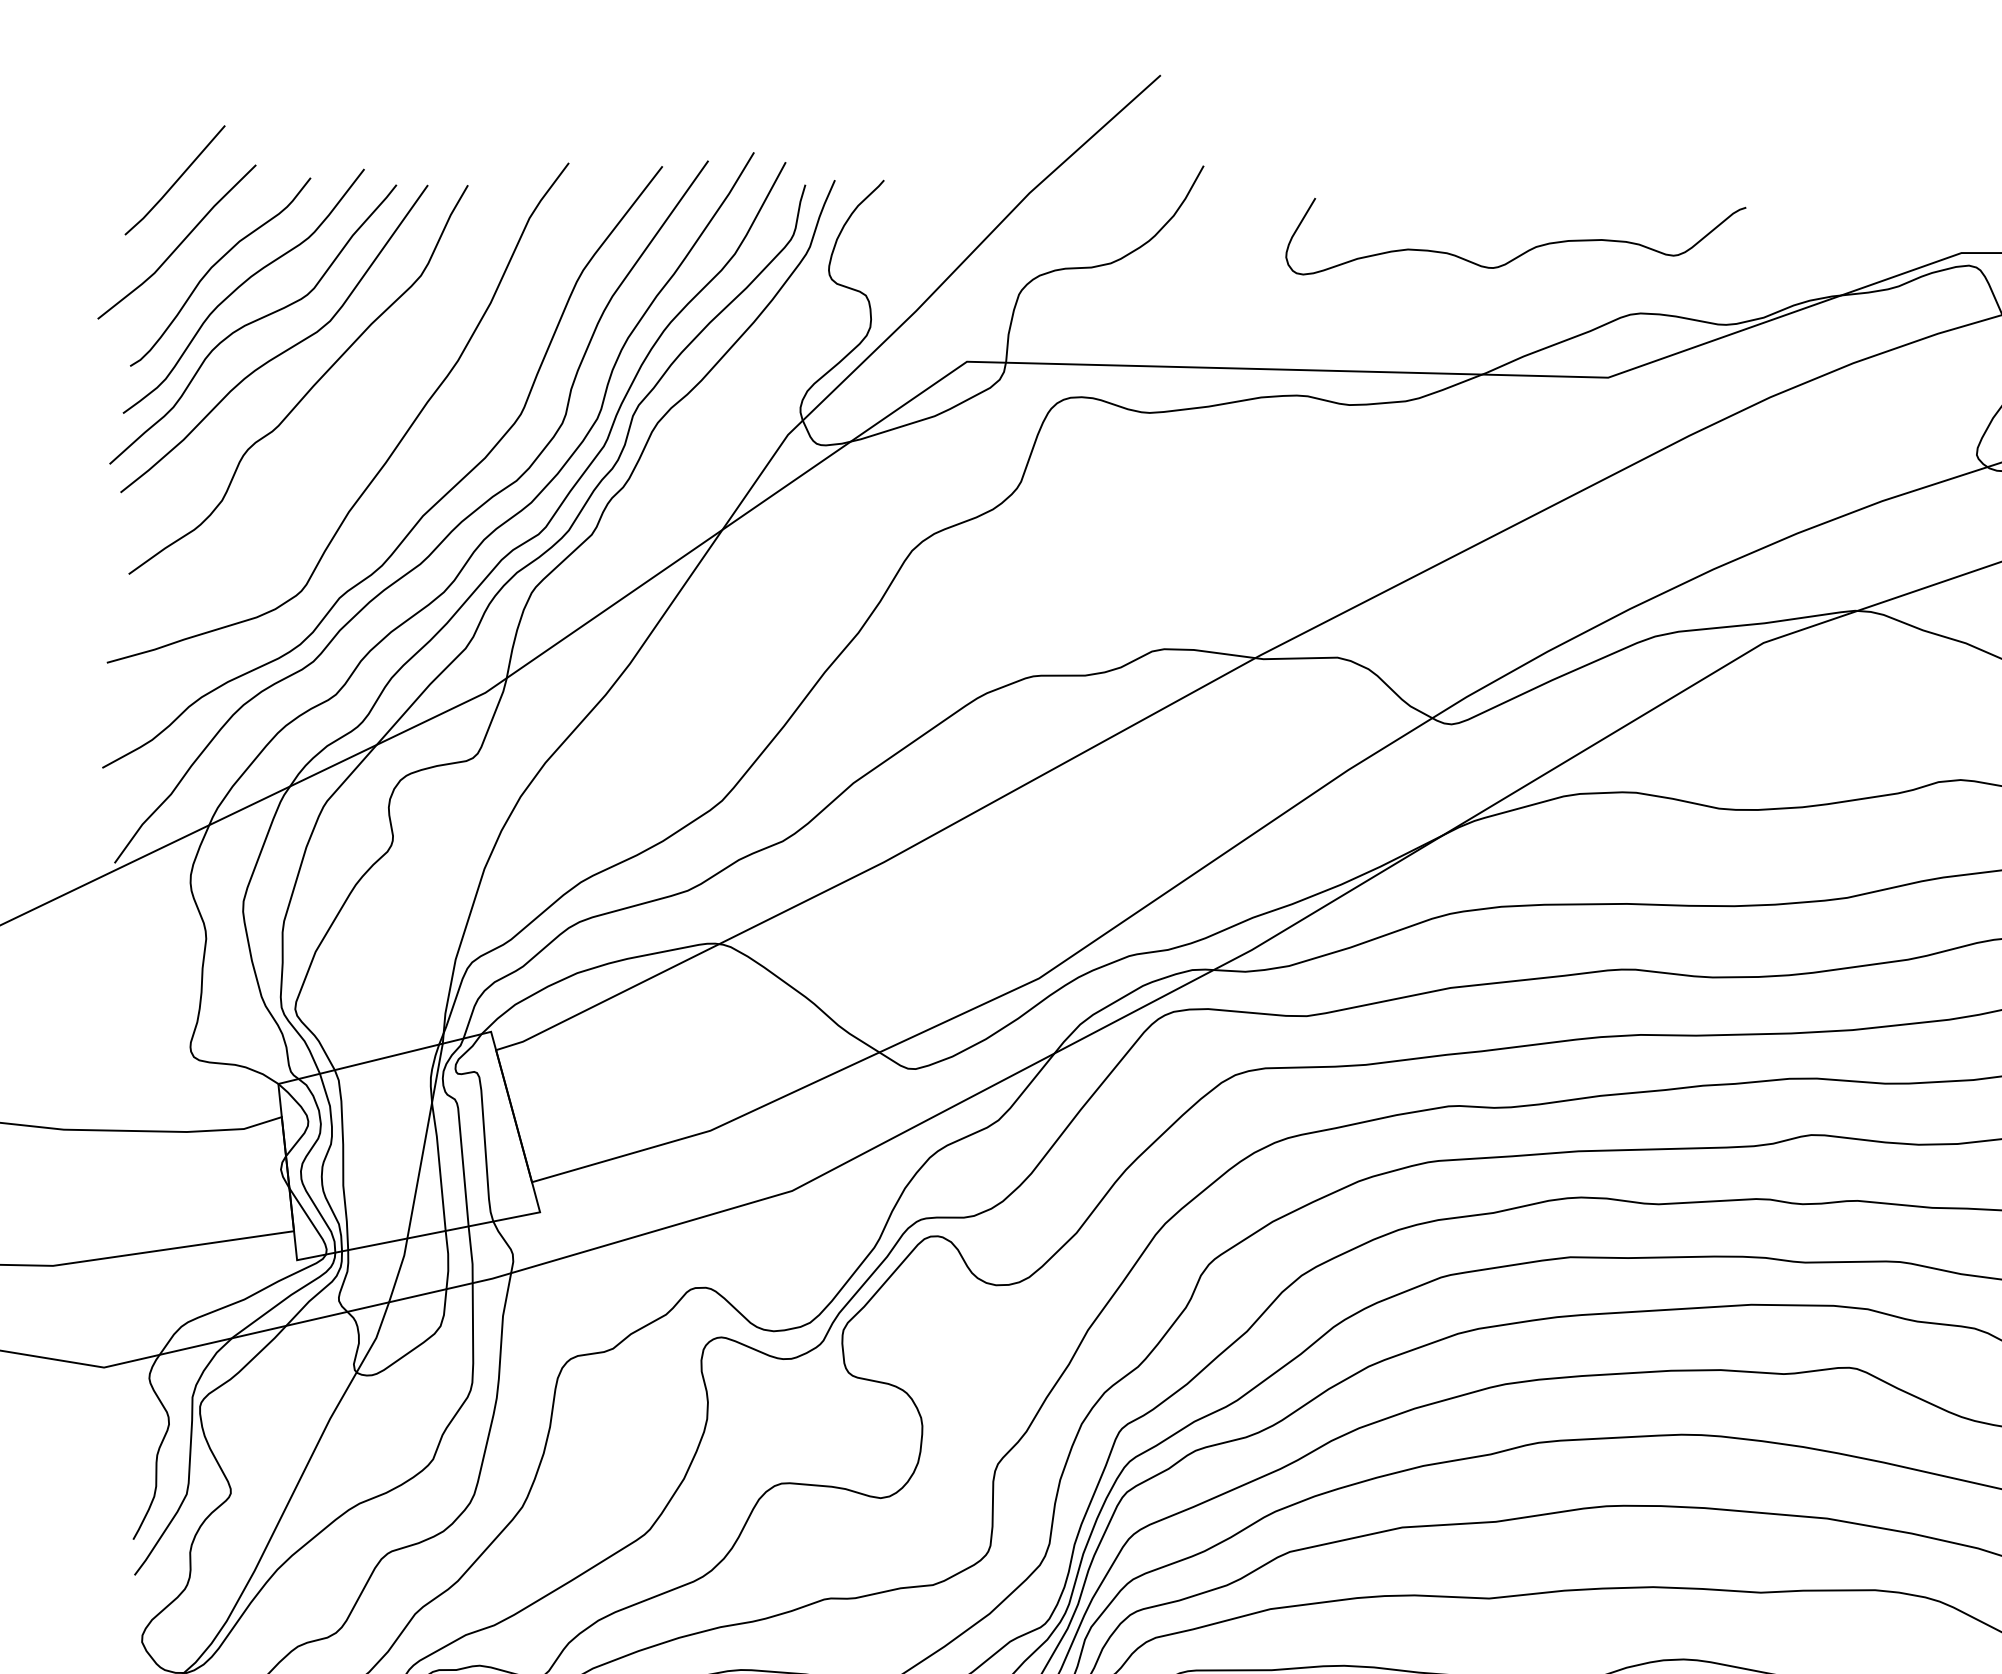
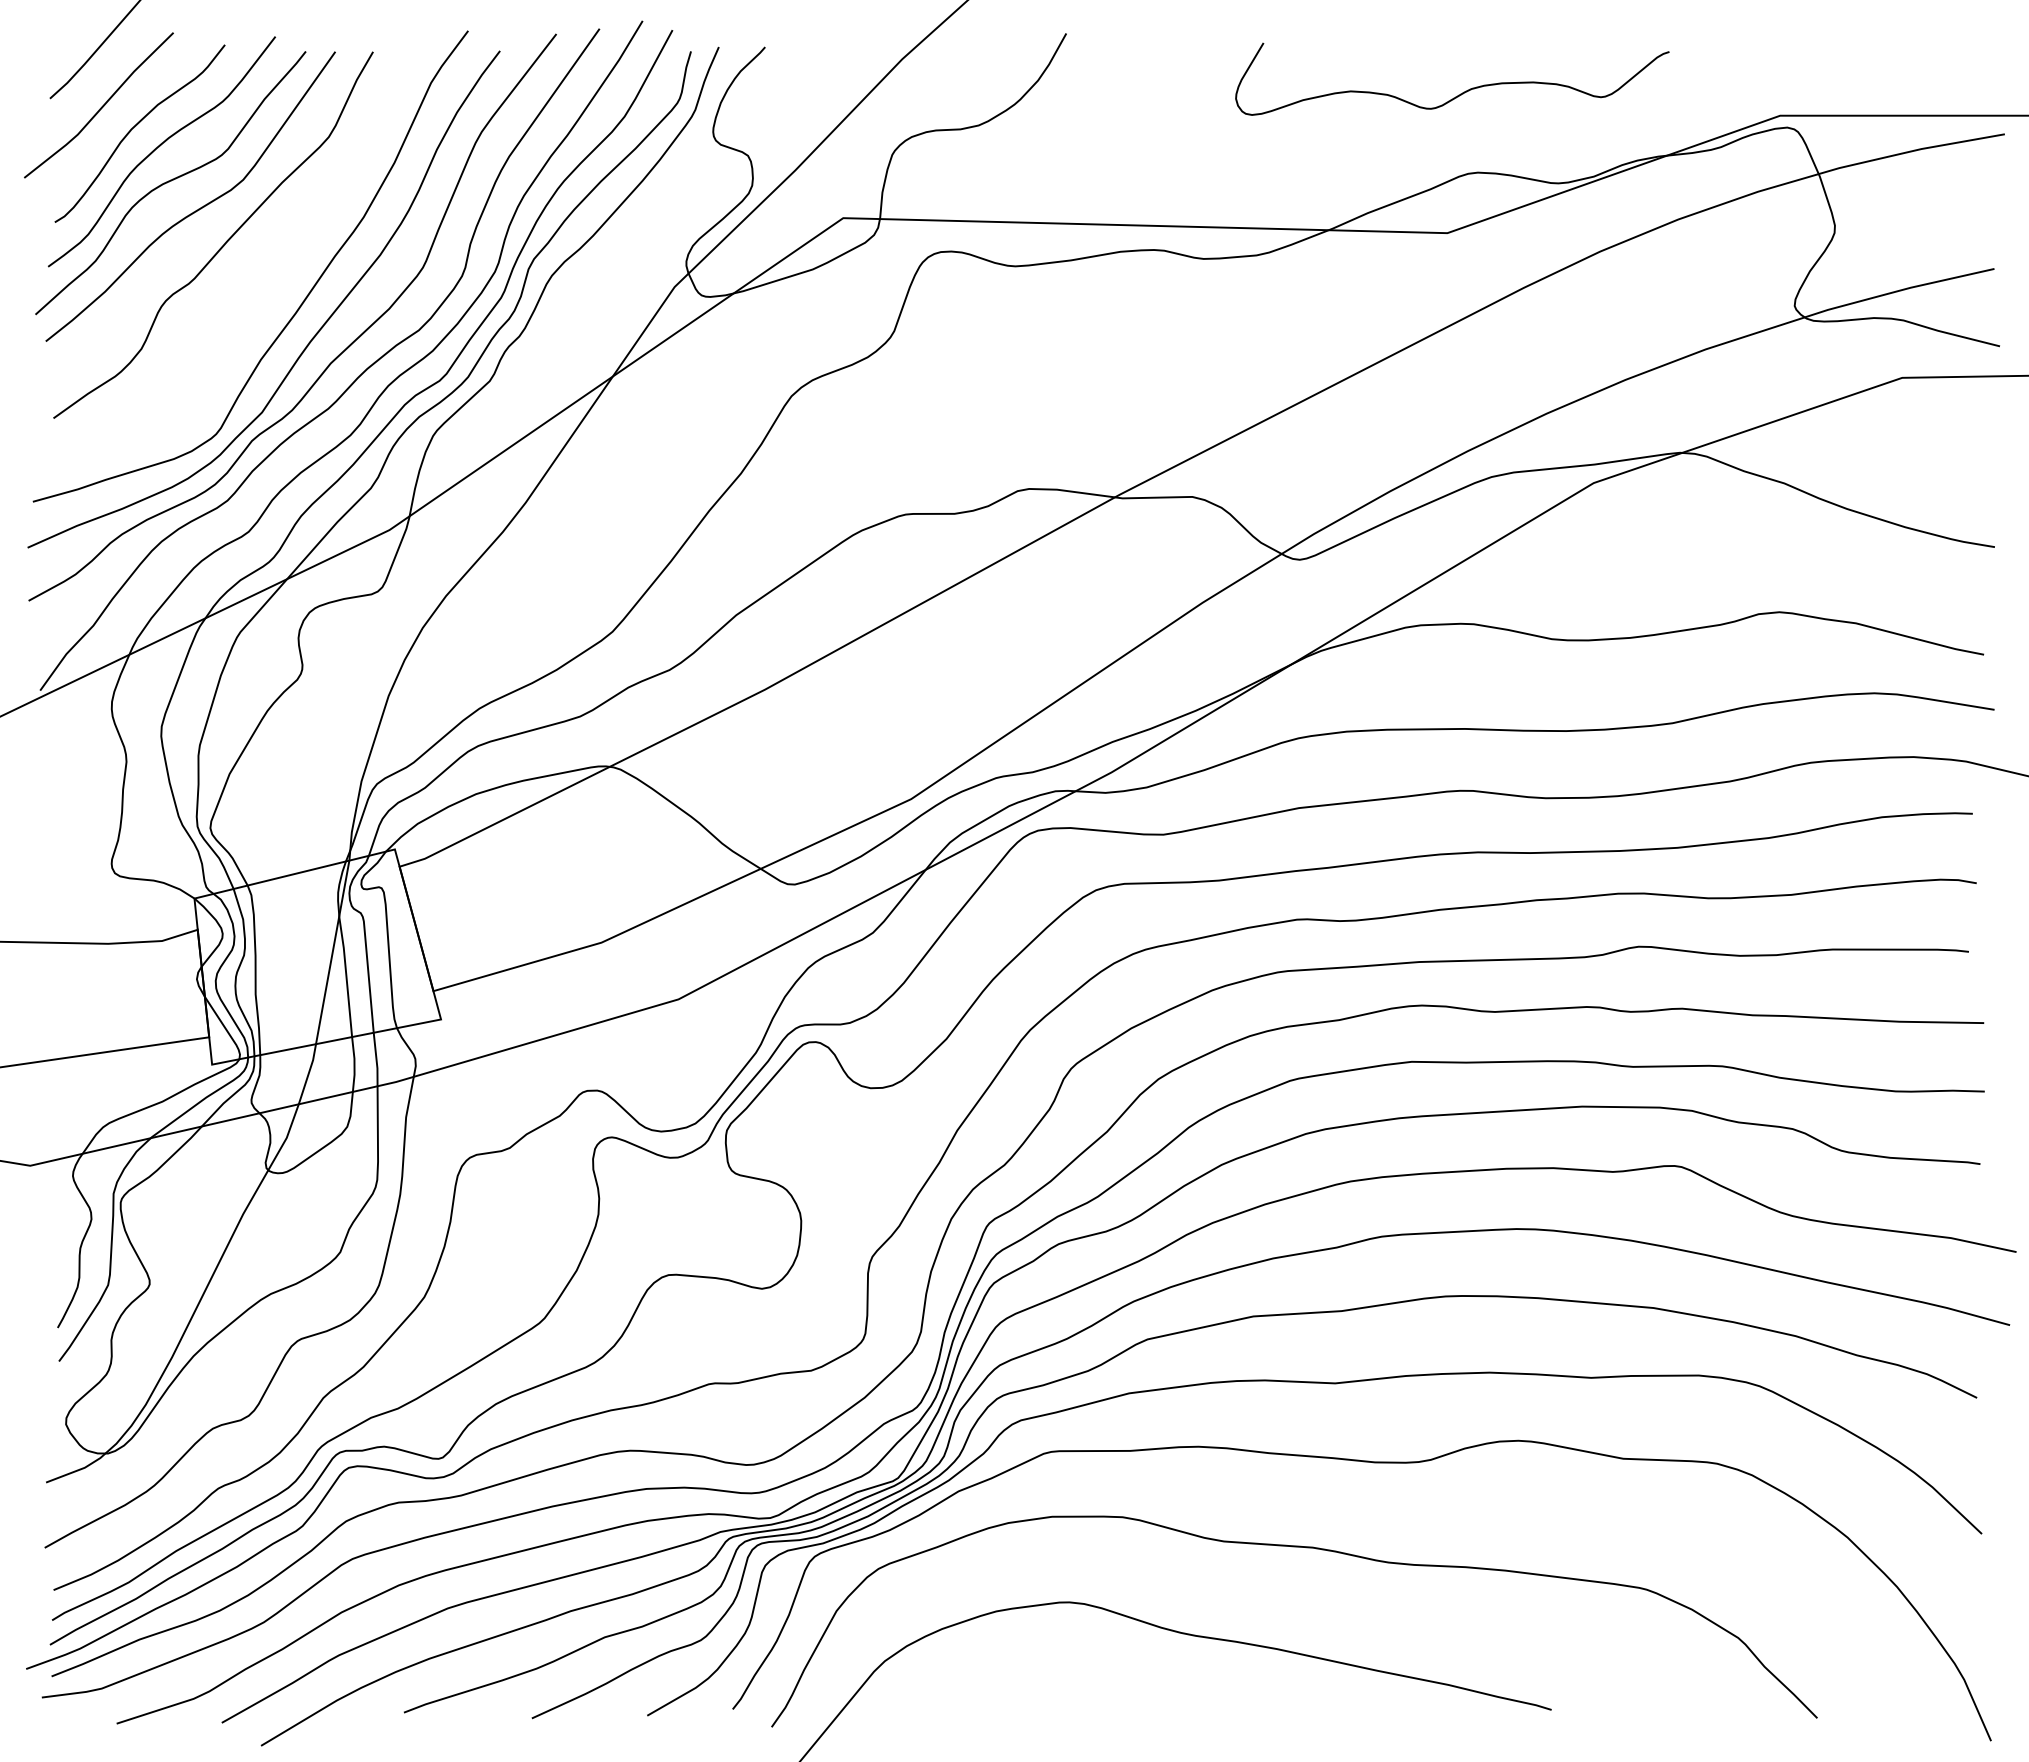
curve: (1524, 251) -> (1460, 93), moved
curve: (402, 489) -> (311, 338), added

